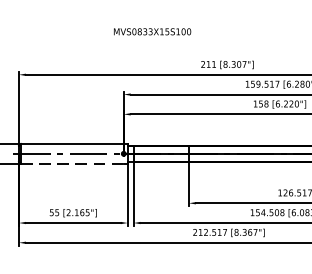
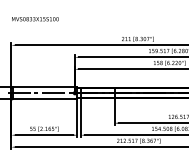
text: (152, 32) -> (35, 19), moved
line: (73, 164) -> (44, 99), dashed -> solid

